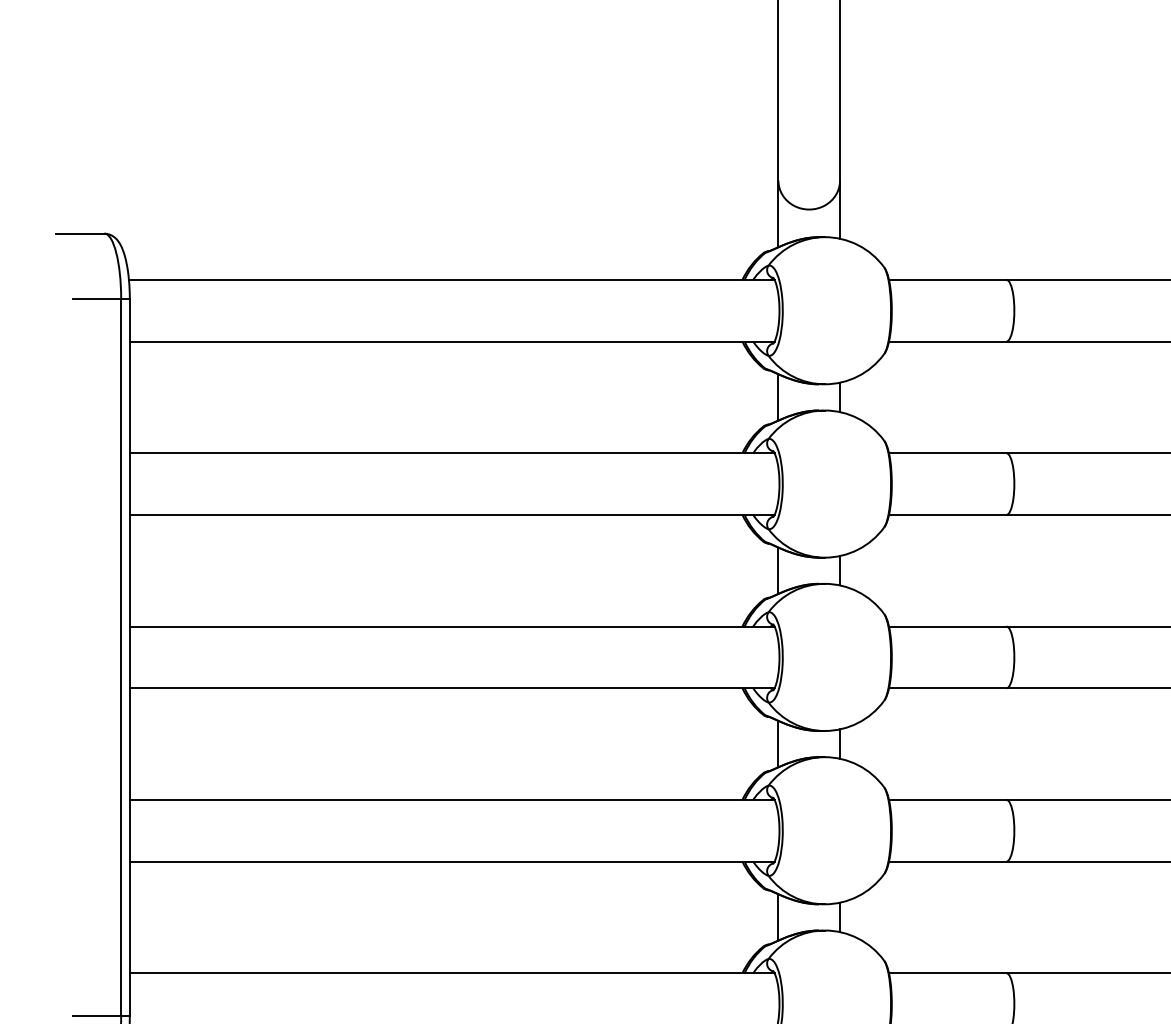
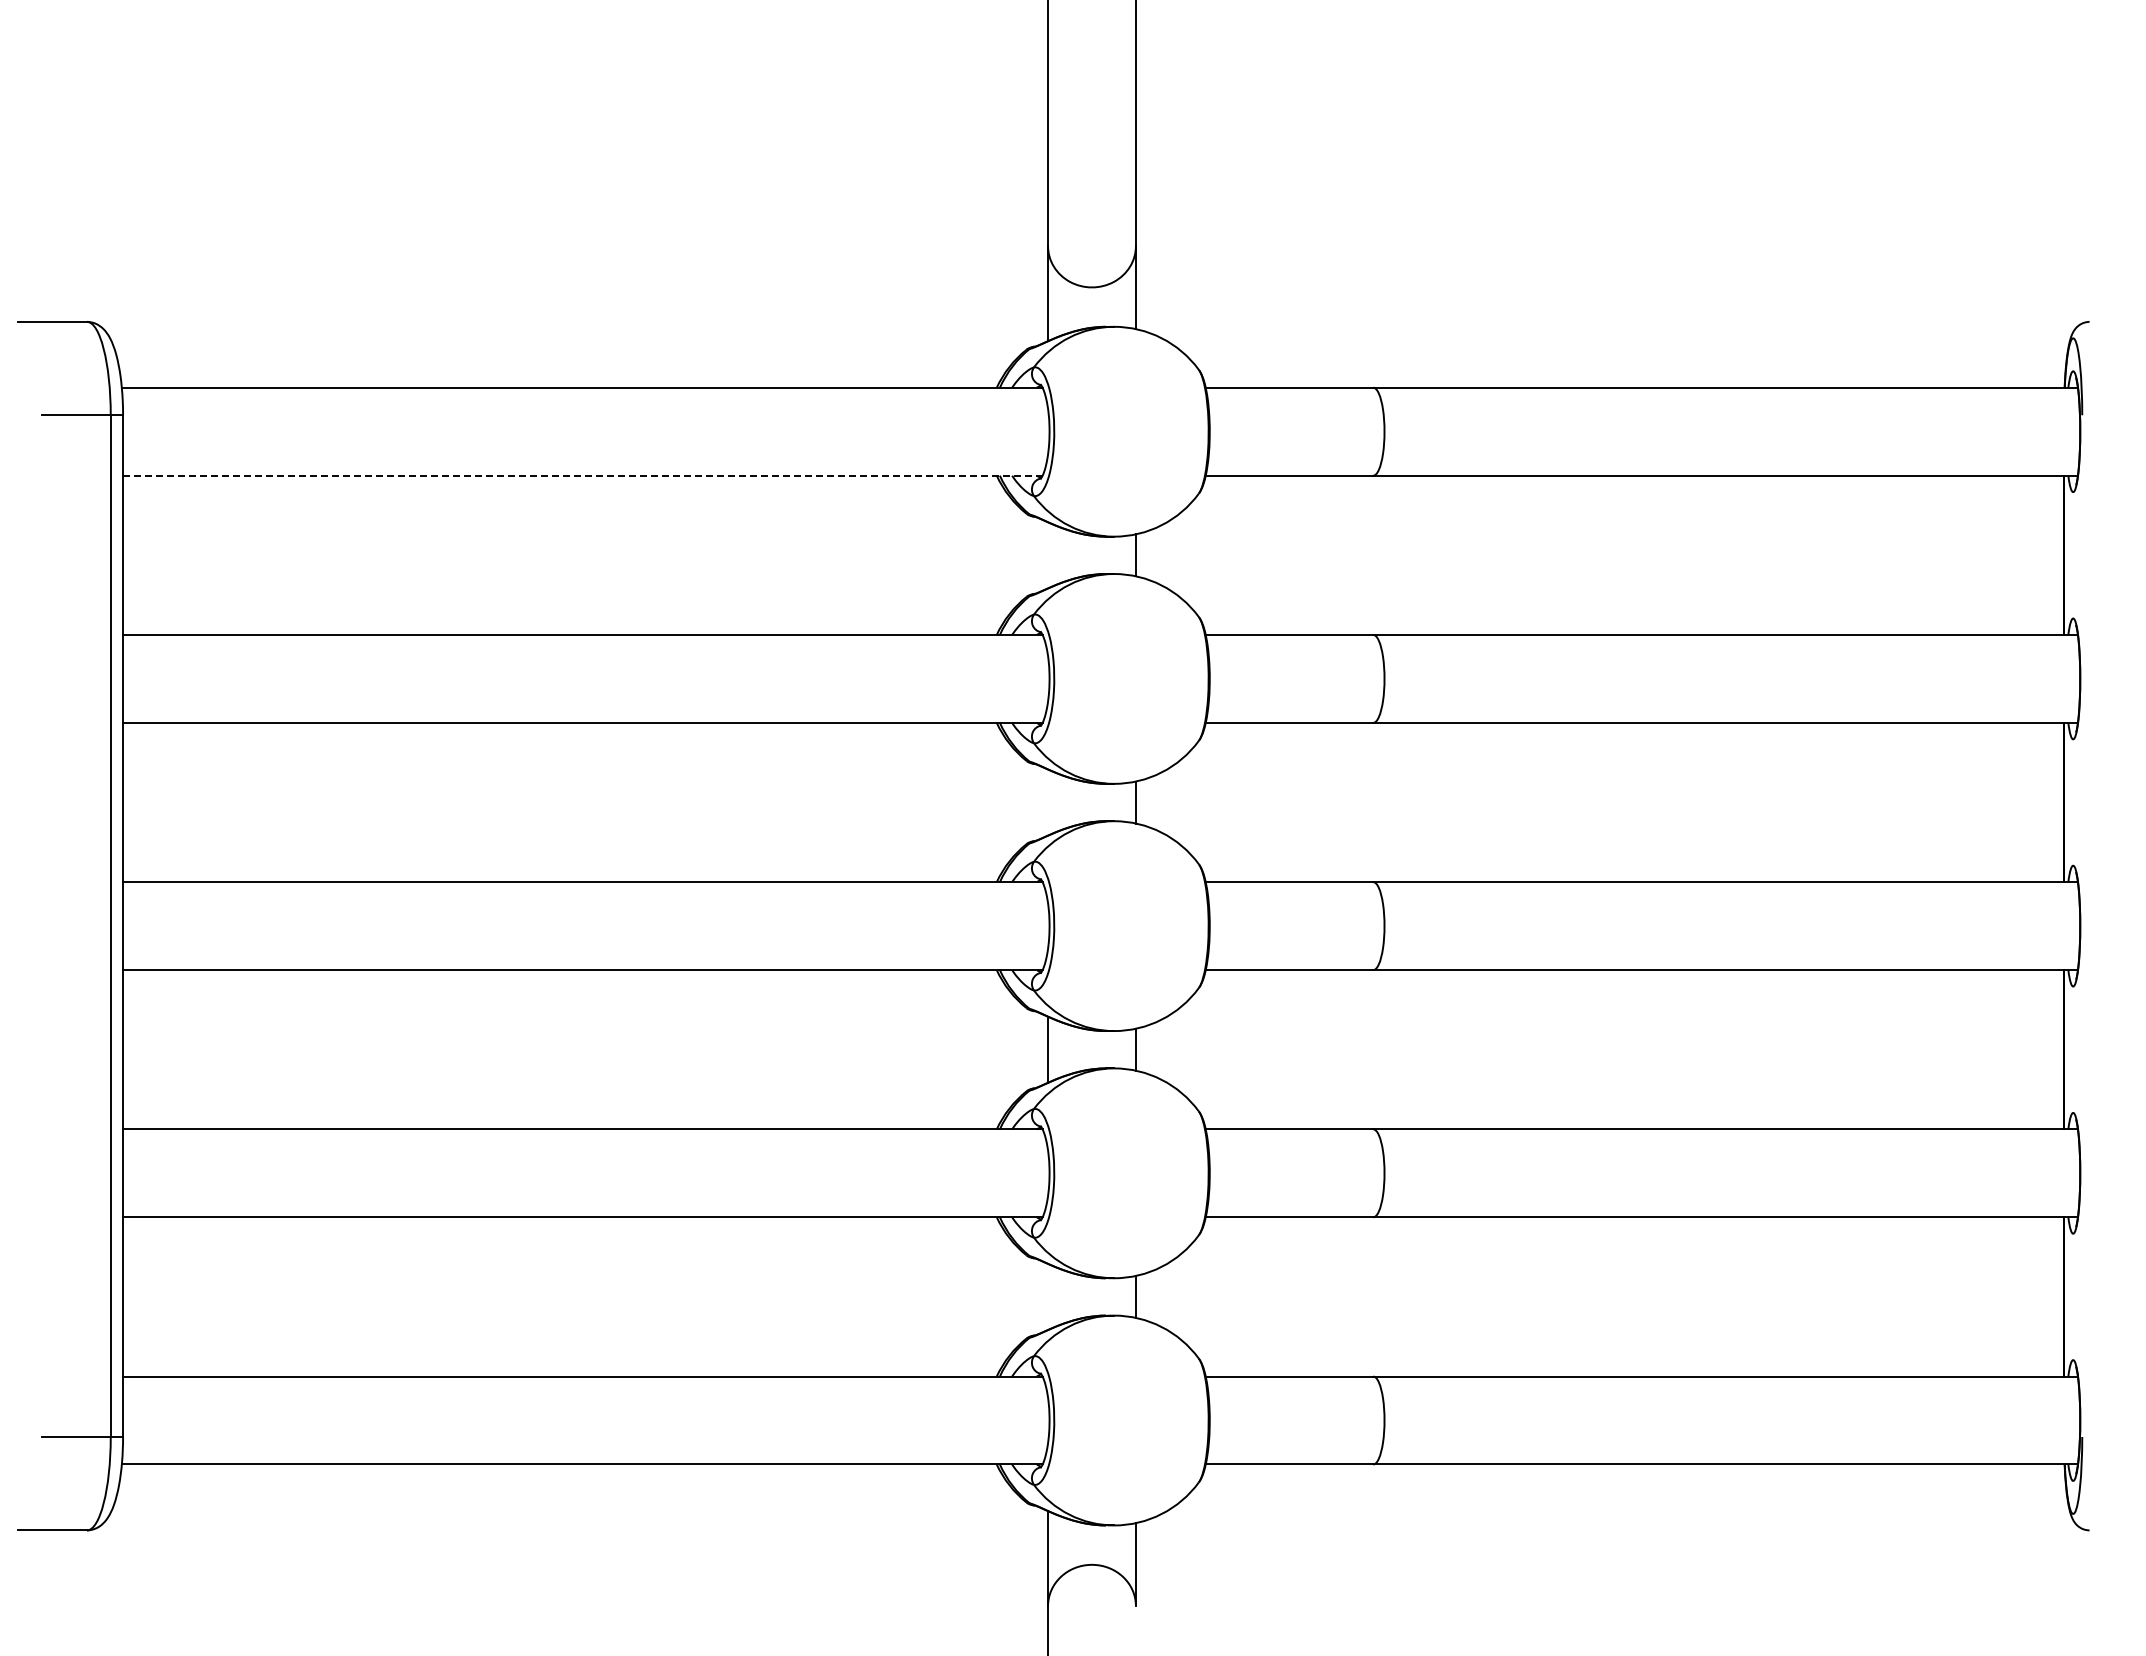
line: (451, 341) -> (582, 475), solid -> dashed
line: (778, 397) -> (1048, 555), removed
line: (778, 570) -> (1048, 802), removed
line: (778, 917) -> (1048, 1296), removed

